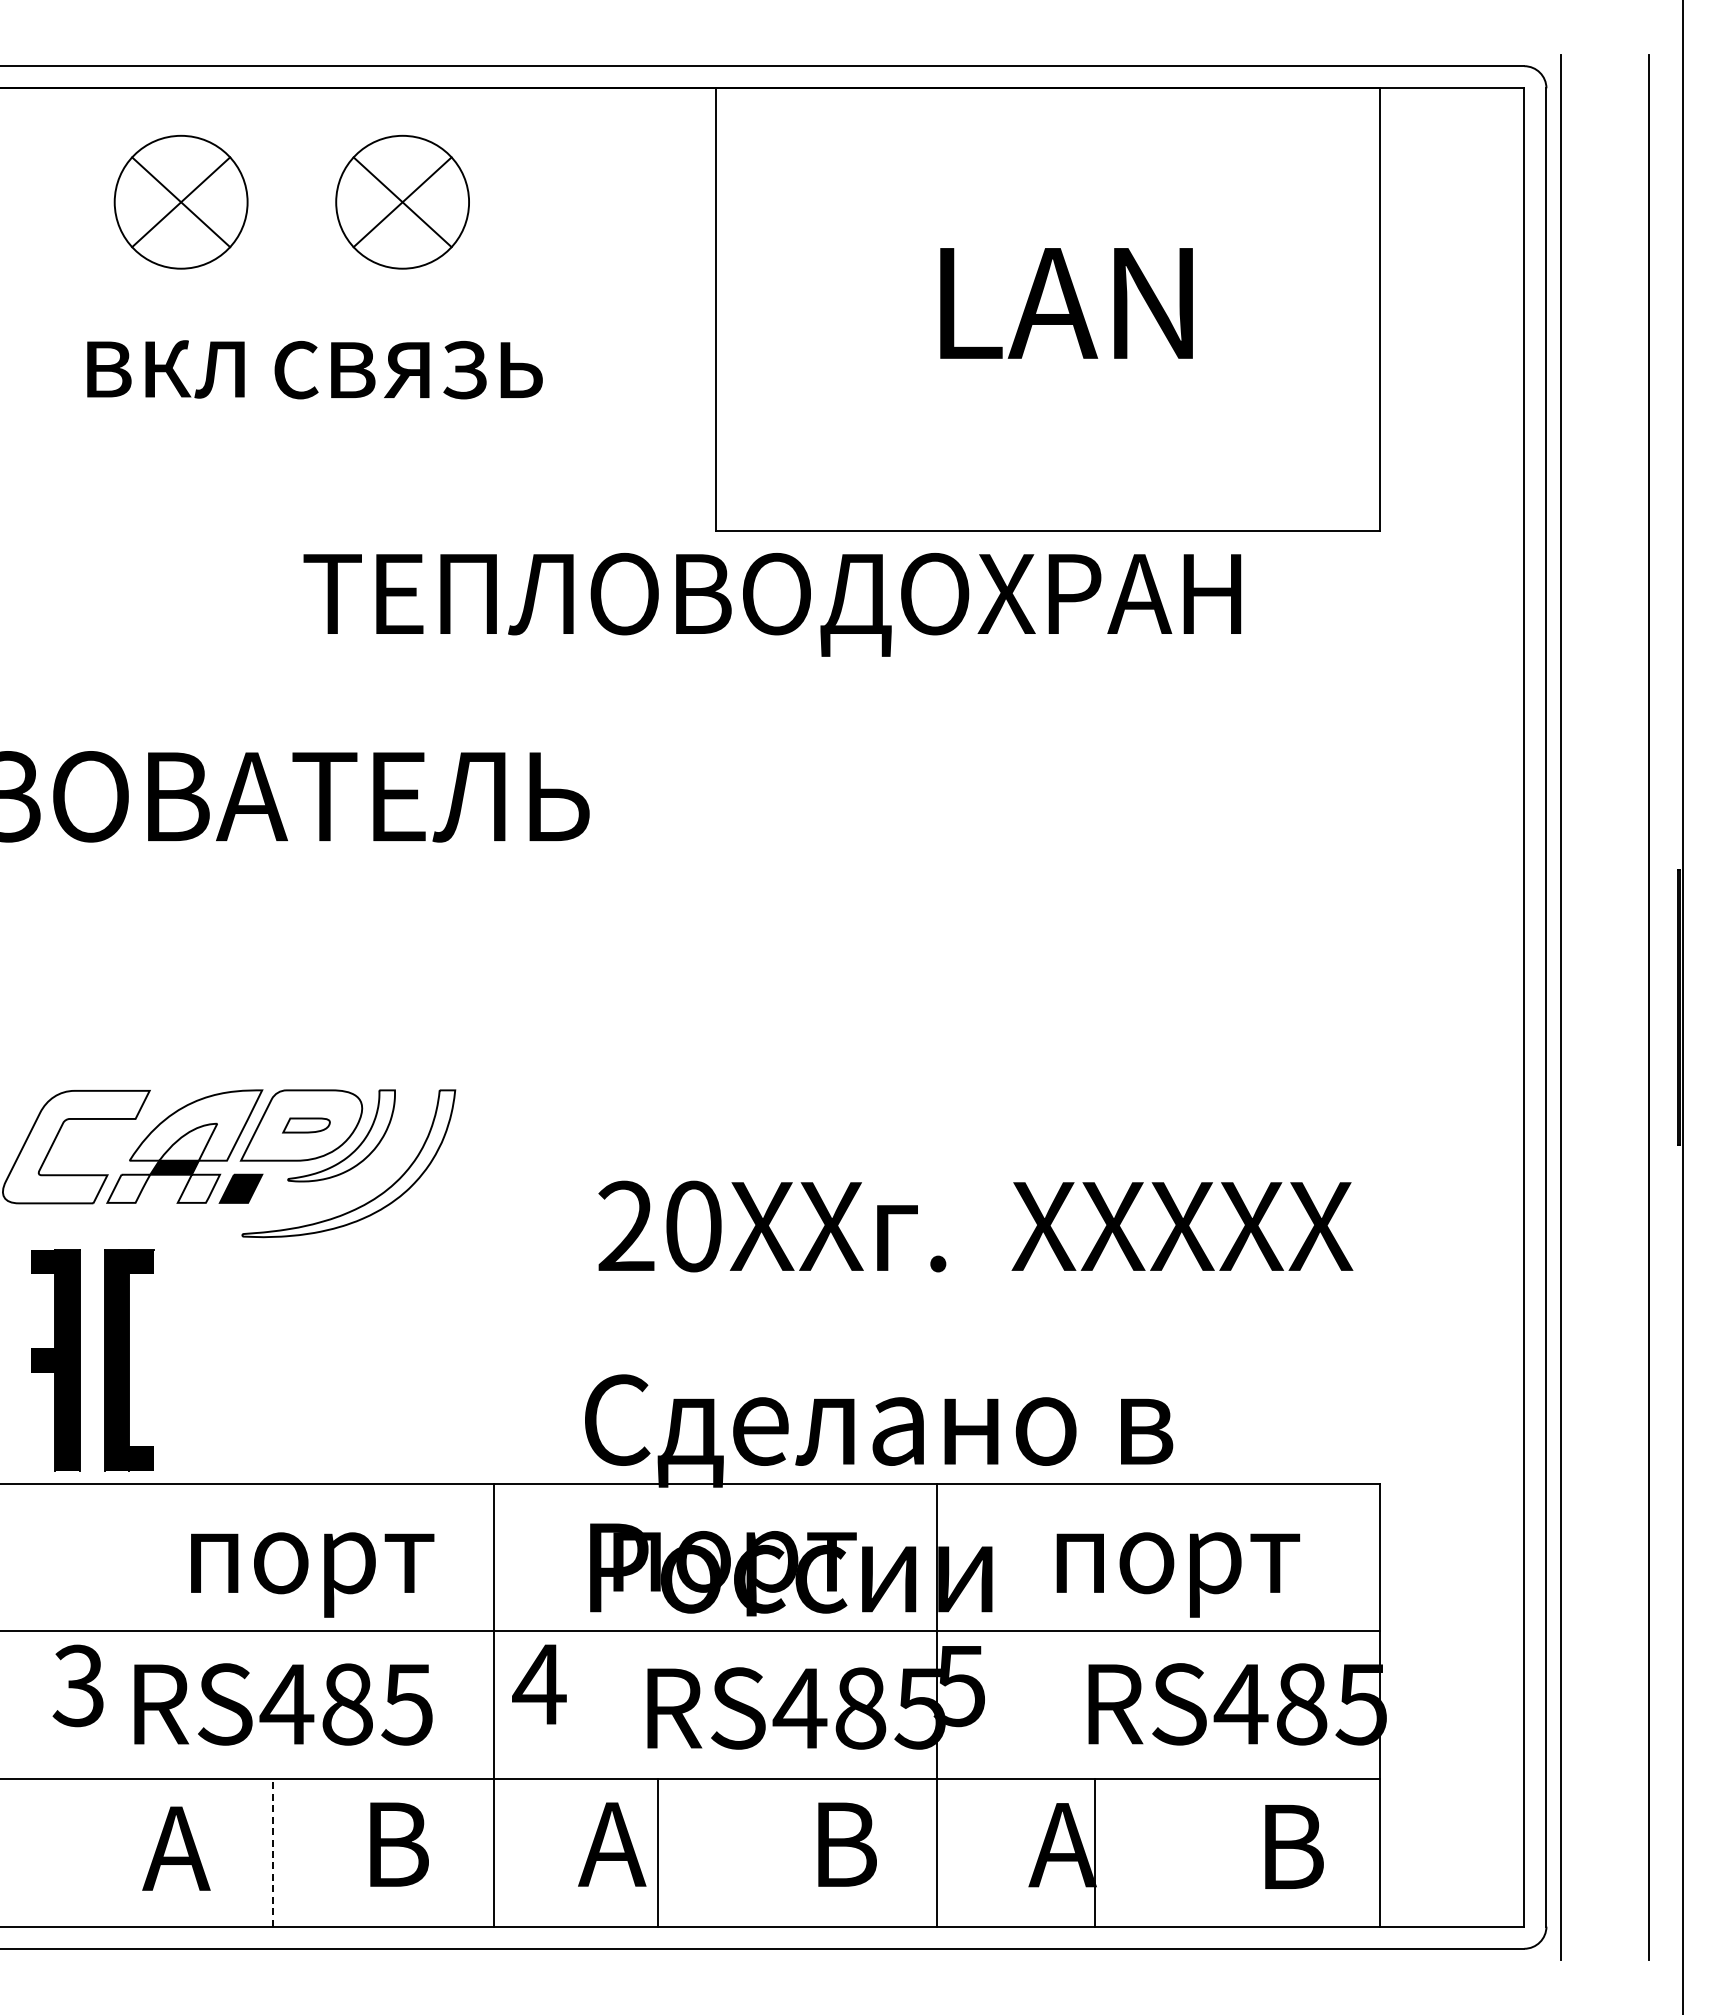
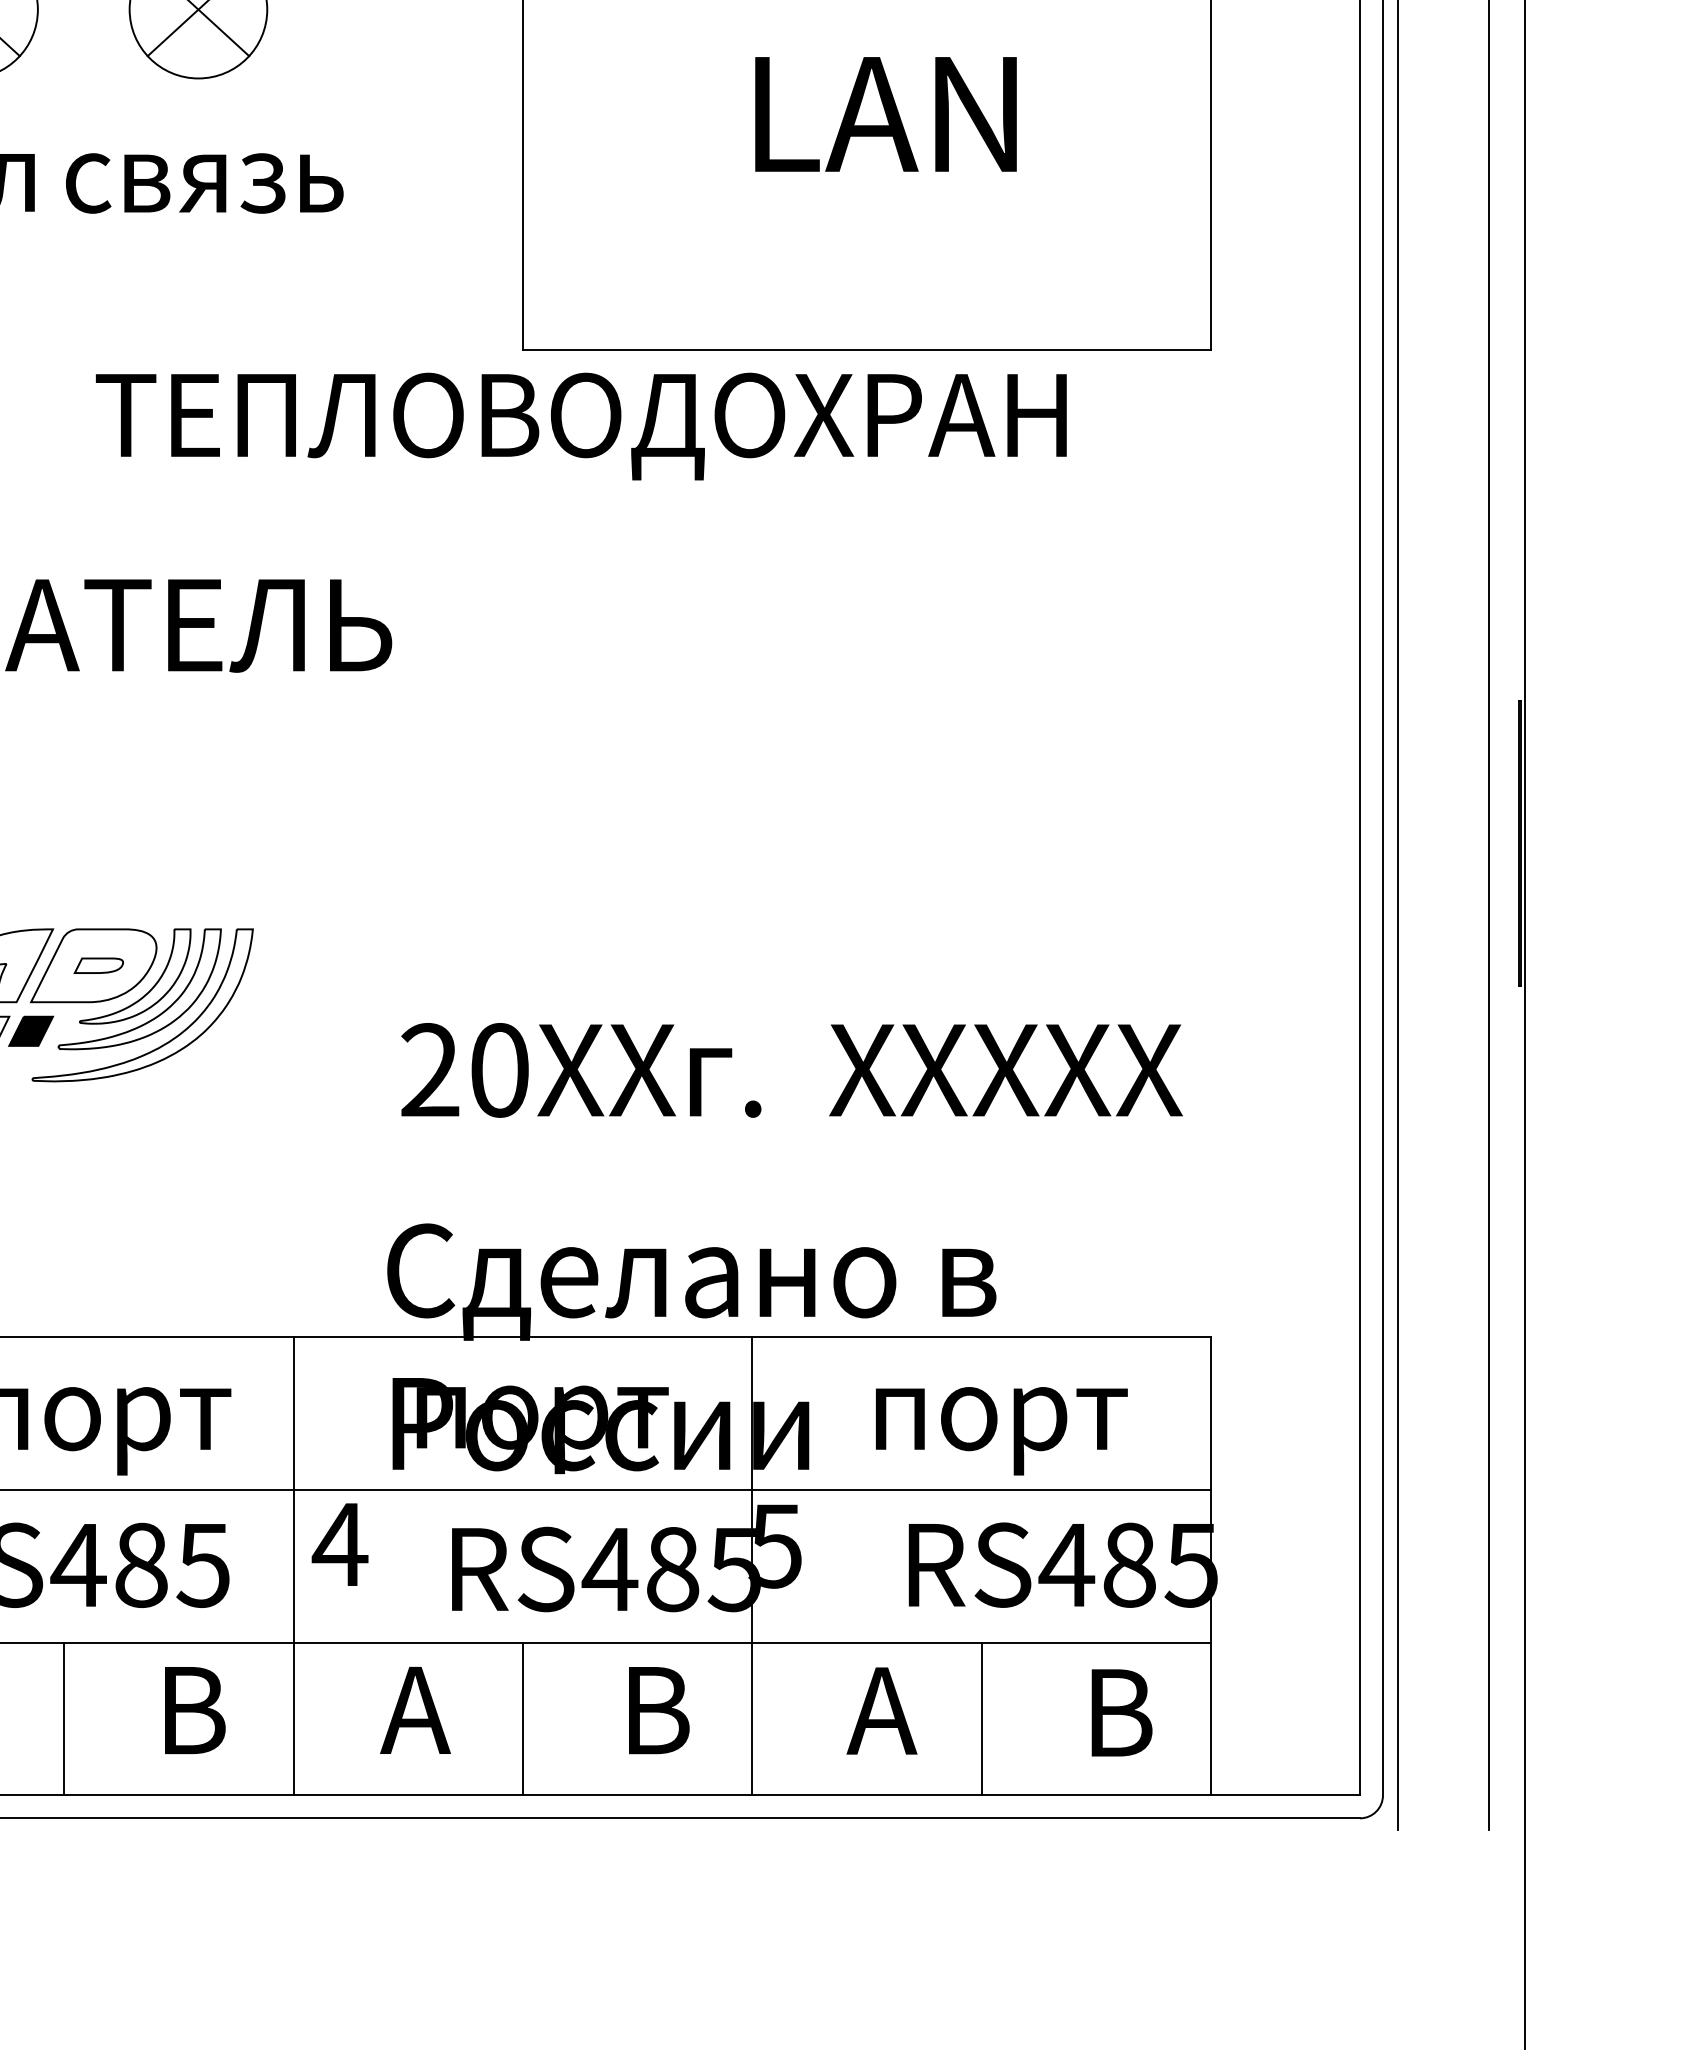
part: (359, 1175) -> (153, 1017), added
line: (272, 1852) -> (63, 1718), dashed -> solid
line: (657, 1852) -> (522, 1718), moved
line: (1094, 1852) -> (981, 1718), moved

